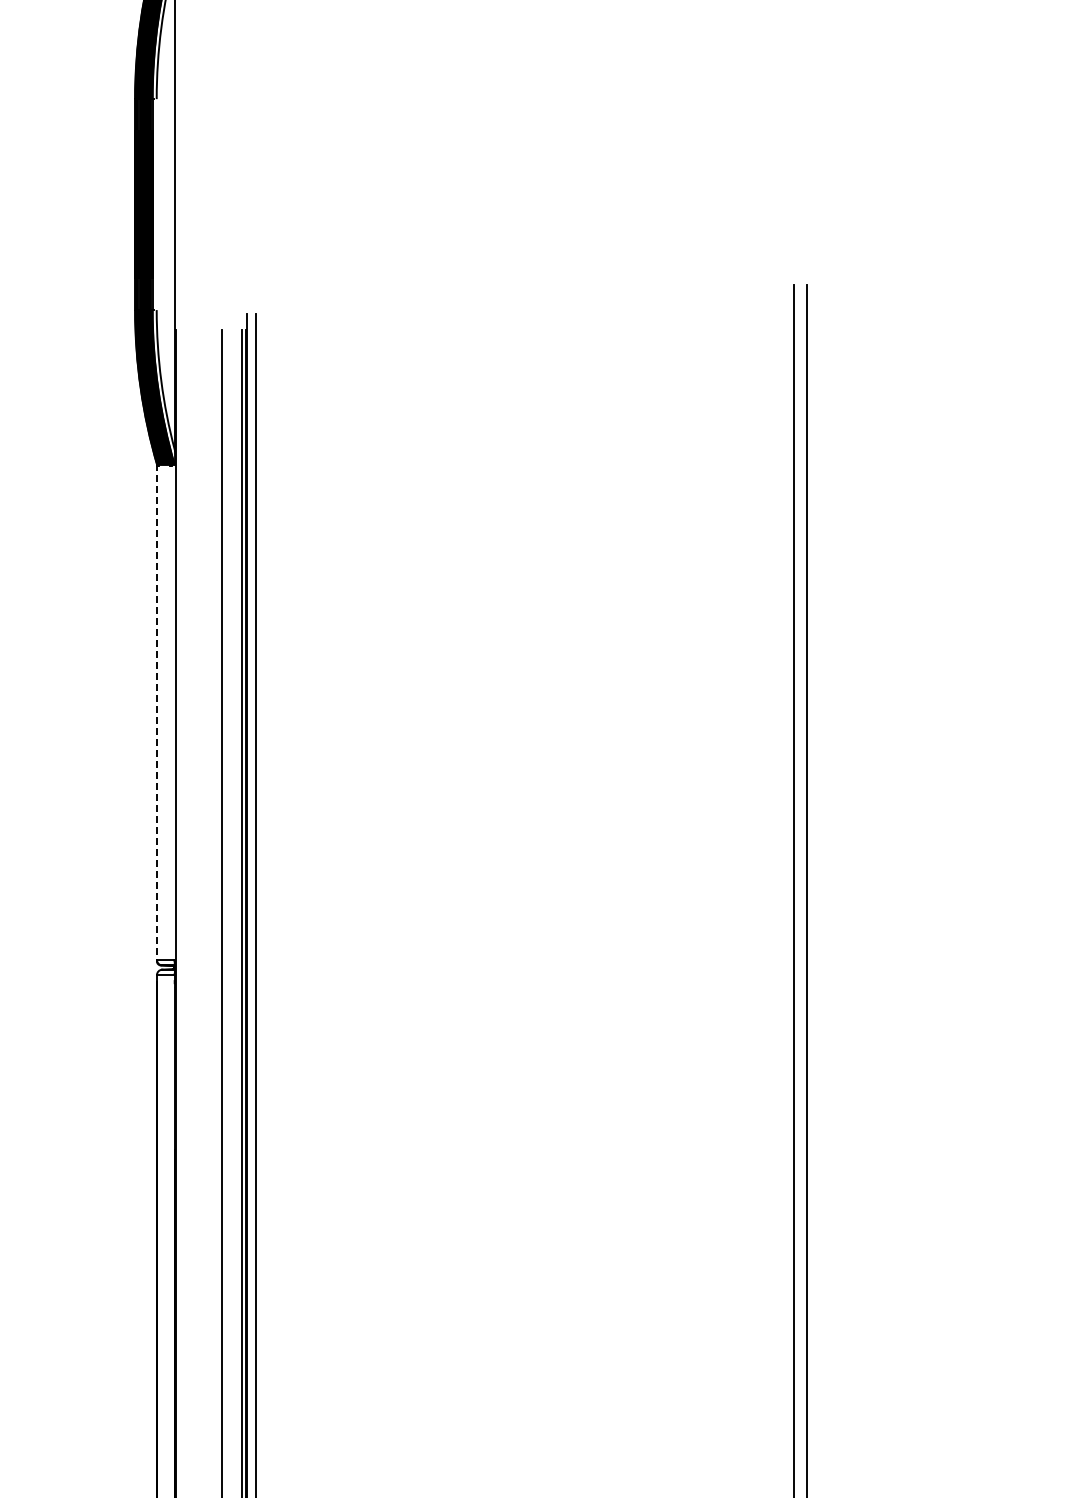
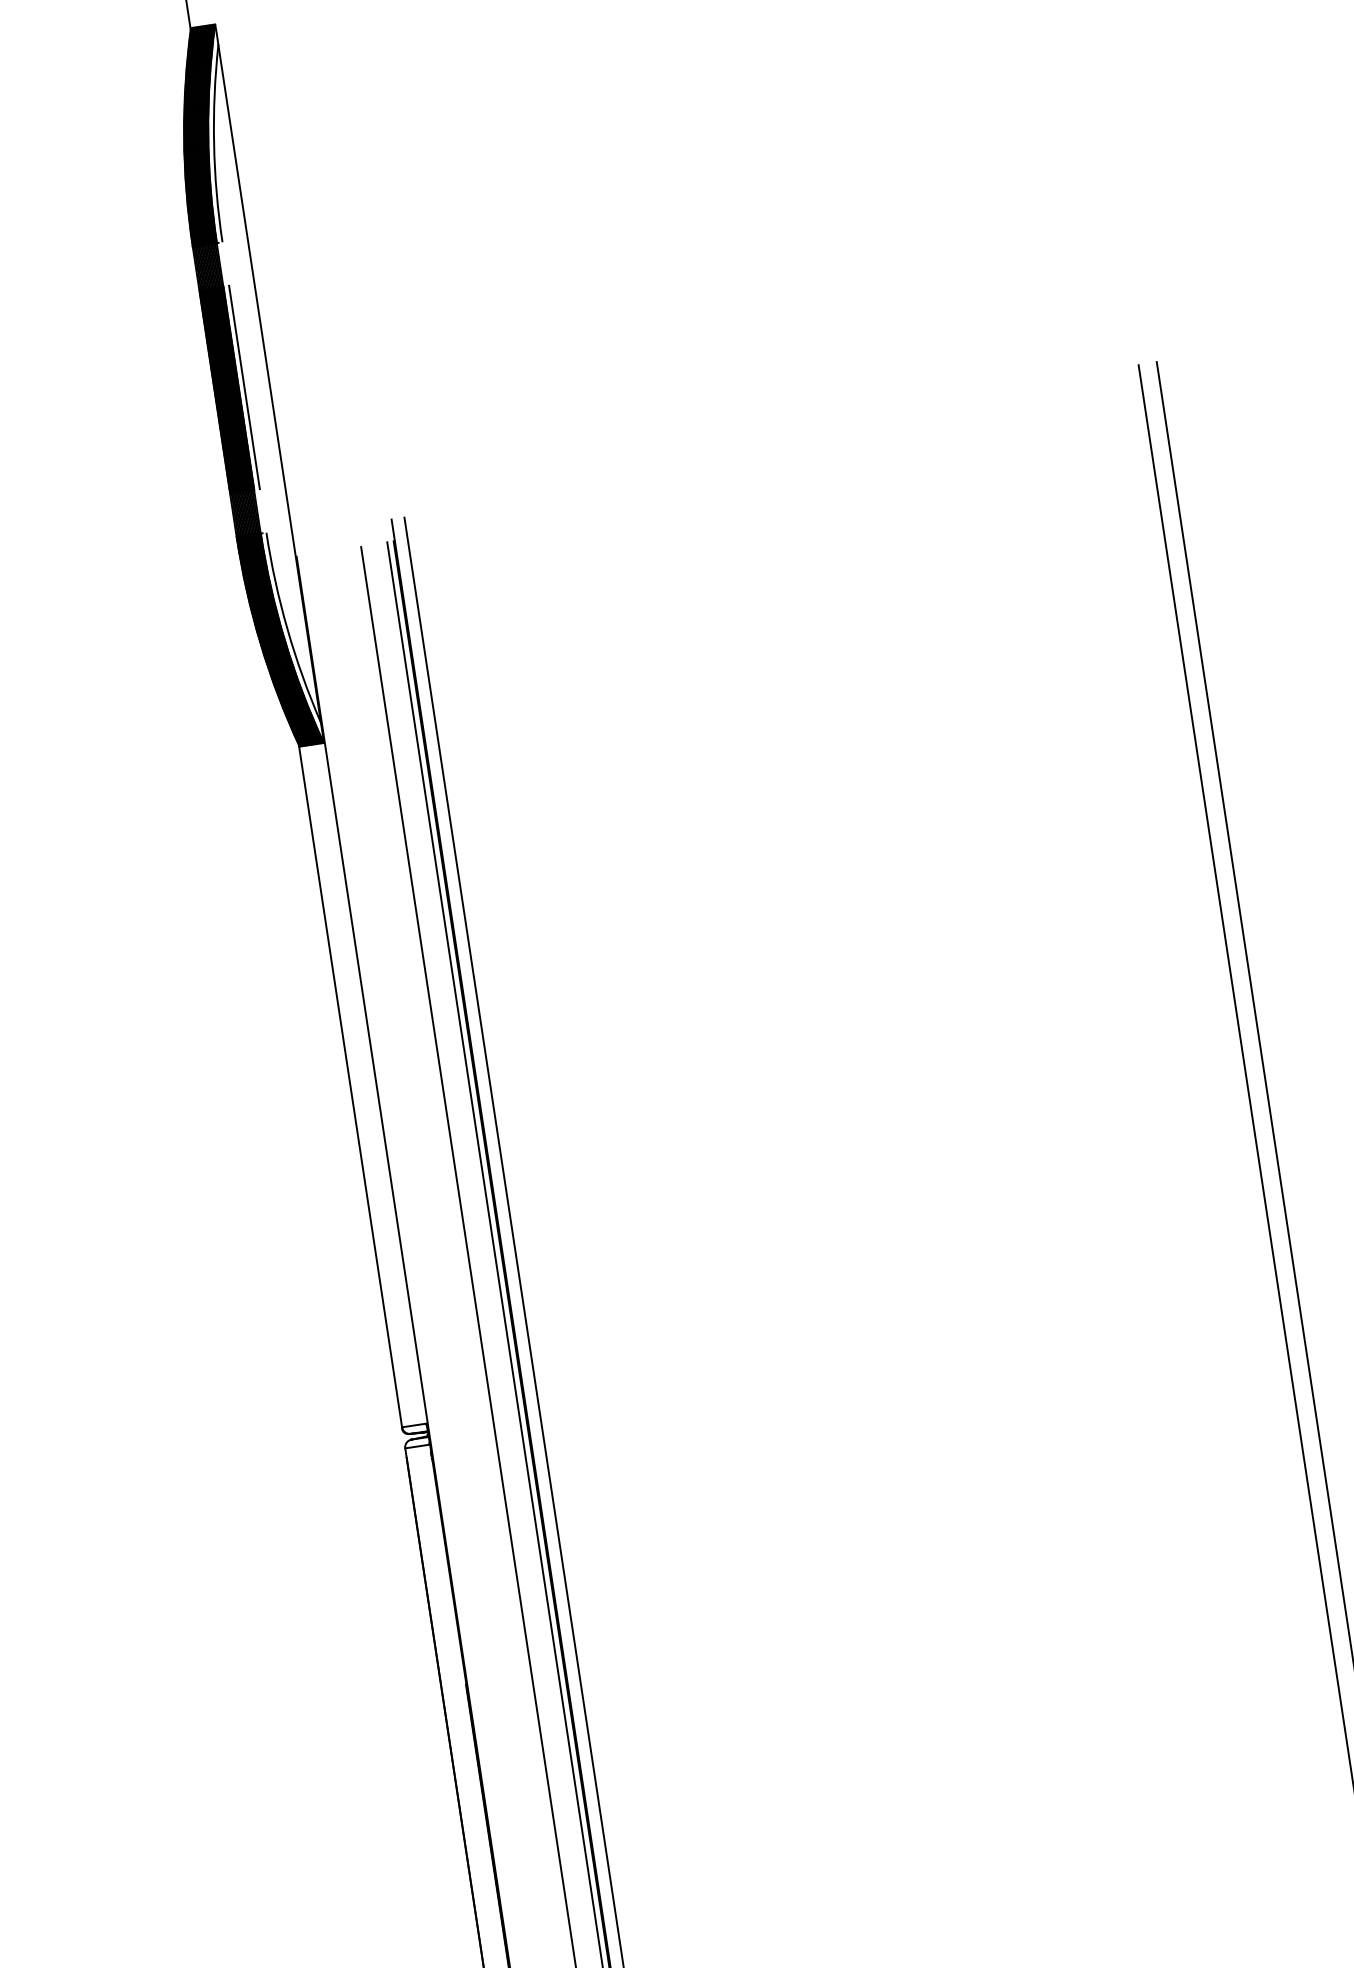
line: (156, 204) -> (244, 387), added
line: (156, 712) -> (349, 1086), dashed -> solid

